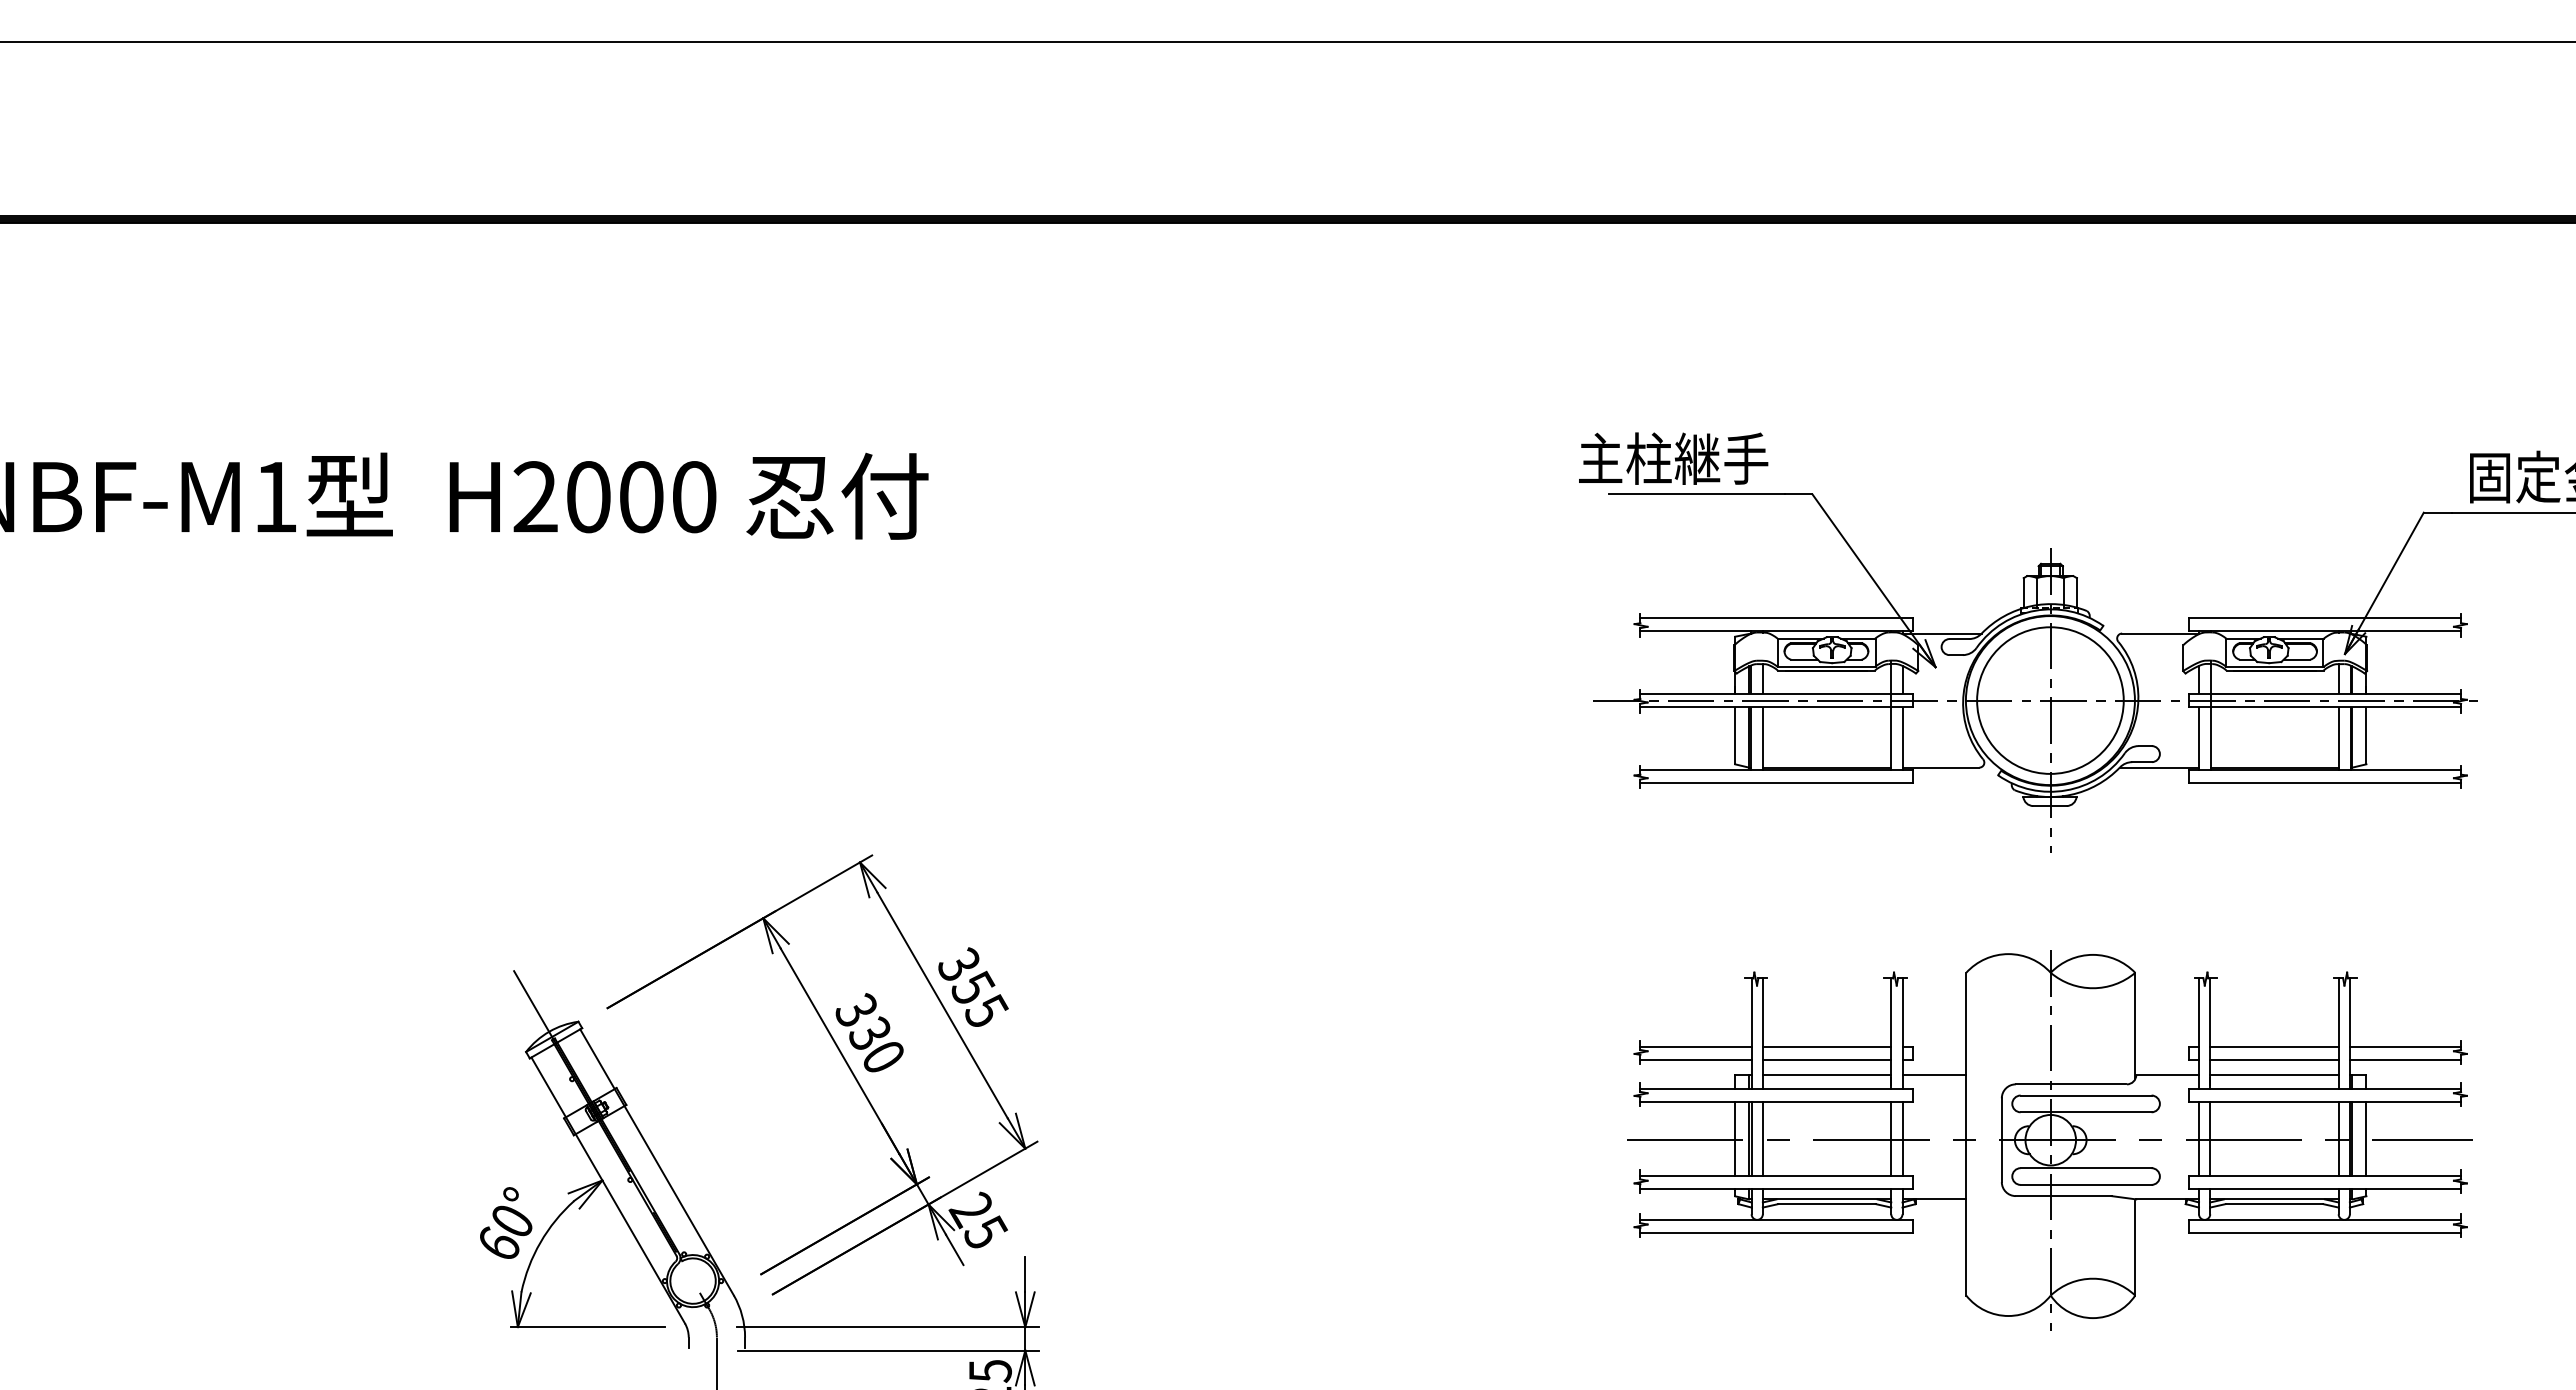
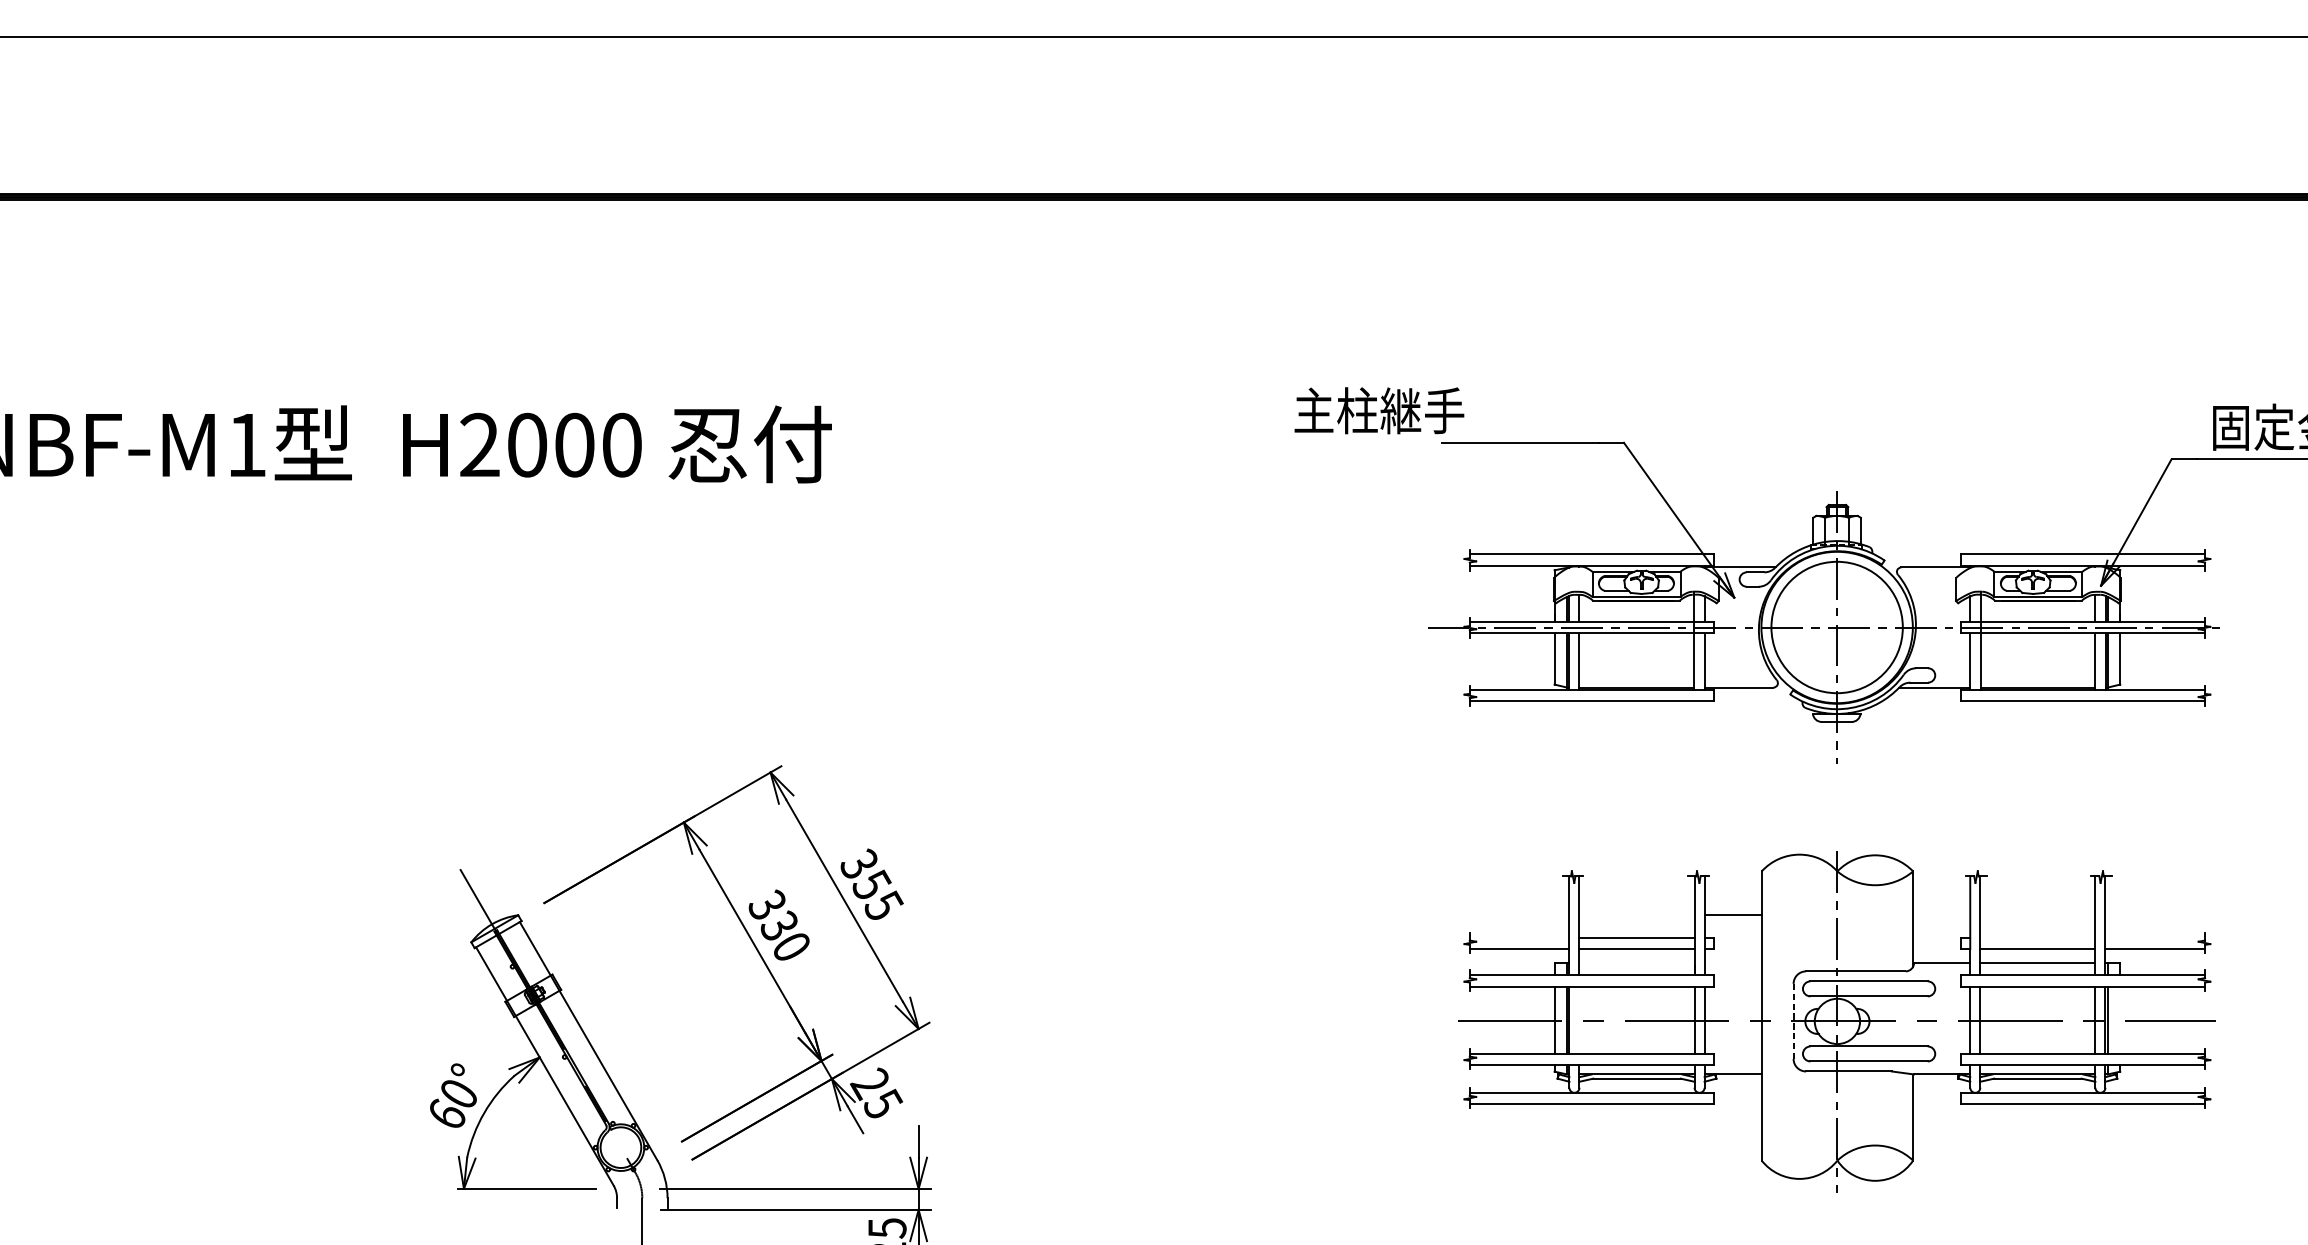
text: (1673, 458) -> (1379, 410), moved
line: (1695, 1046) -> (1519, 937), removed
line: (2274, 1046) -> (2037, 937), removed
line: (2405, 1046) -> (2155, 937), removed
line: (1826, 1075) -> (1636, 963), removed
line: (1934, 1075) -> (1733, 915), moved
line: (1762, 1138) -> (1579, 1019), removed
line: (2366, 1138) -> (2120, 1019), removed
line: (2001, 1140) -> (1793, 1021), solid -> dashed

